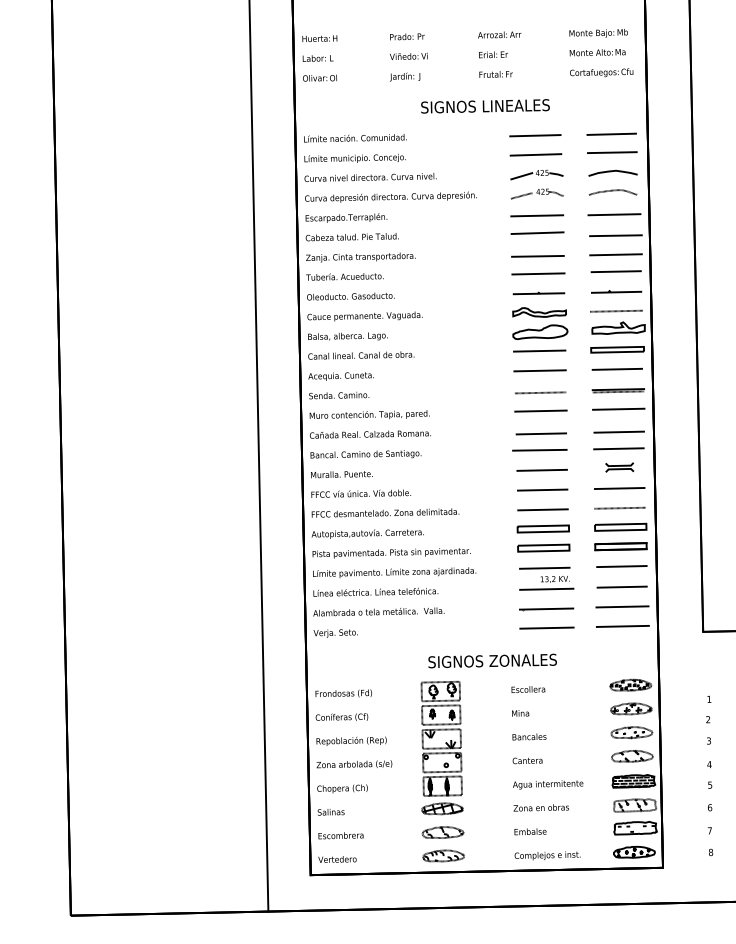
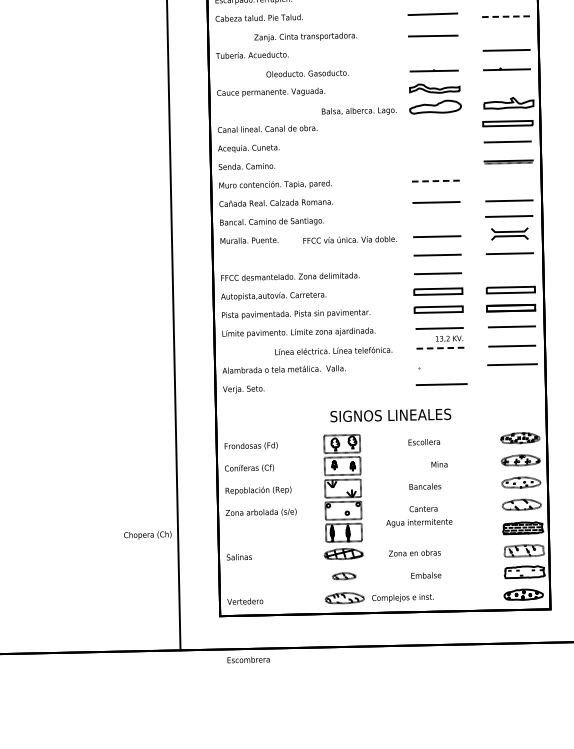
line: (615, 235) -> (505, 16), solid -> dashed
line: (615, 254) -> (505, 34), removed
text: (360, 257) -> (305, 37), moved
line: (538, 273) -> (433, 52), removed
text: (350, 296) -> (307, 73), moved
line: (616, 310) -> (506, 86), removed
text: (347, 336) -> (358, 111), moved
line: (539, 350) -> (434, 124), removed
line: (539, 370) -> (434, 143), removed
line: (540, 392) -> (435, 163), removed
line: (618, 408) -> (508, 178), removed
line: (540, 411) -> (435, 181), solid -> dashed
line: (539, 449) -> (434, 217), removed
part: (619, 467) -> (509, 234), size x1.4
text: (361, 493) -> (350, 239), moved
line: (619, 507) -> (509, 271), removed
line: (546, 589) -> (441, 348), solid -> dashed
text: (375, 591) -> (333, 350), moved
line: (546, 608) -> (441, 366), removed
line: (622, 625) -> (512, 382), removed
text: (504, 660) -> (401, 414), SIGNOS ZONALES -> SIGNOS LINEALES
text: (520, 713) -> (439, 464), moved
text: (548, 784) -> (419, 522), moved
text: (342, 788) -> (147, 534), moved
text: (540, 807) -> (414, 552), moved
part: (442, 832) -> (343, 576), size x0.6
text: (340, 835) -> (248, 659), moved
text: (547, 855) -> (402, 597), moved

